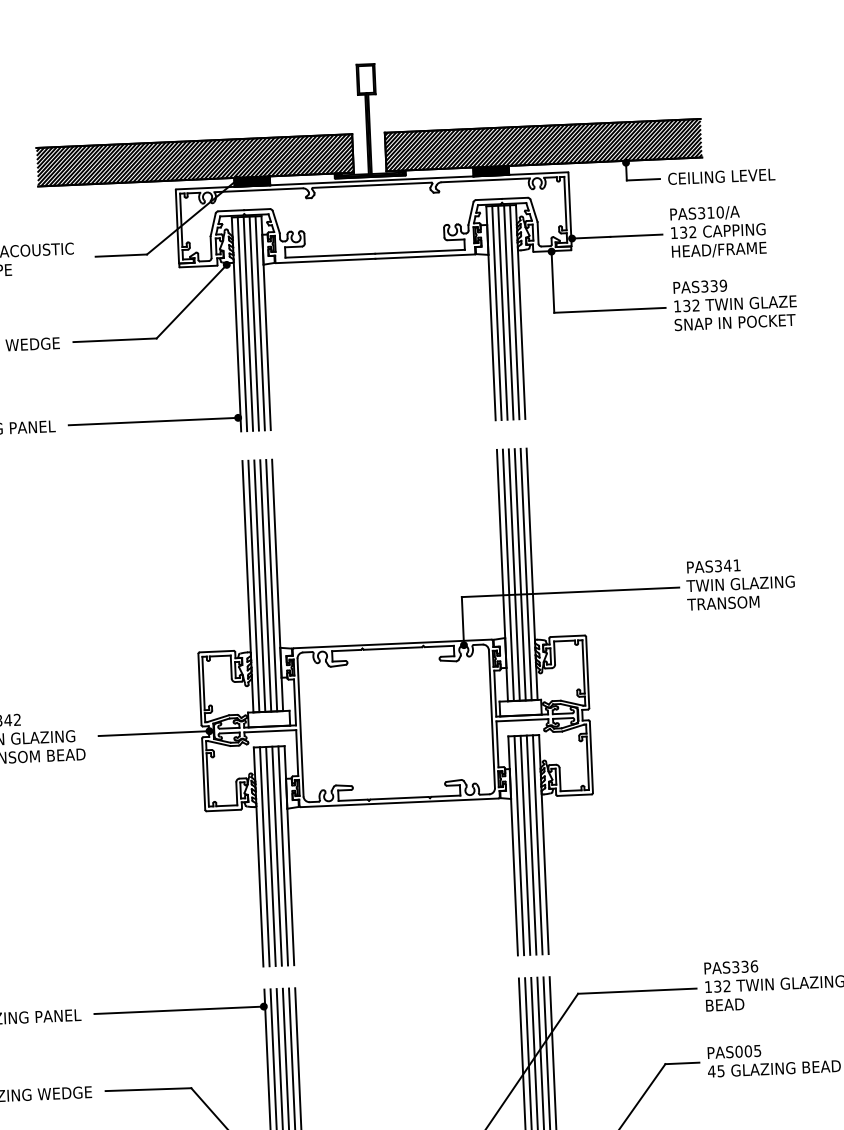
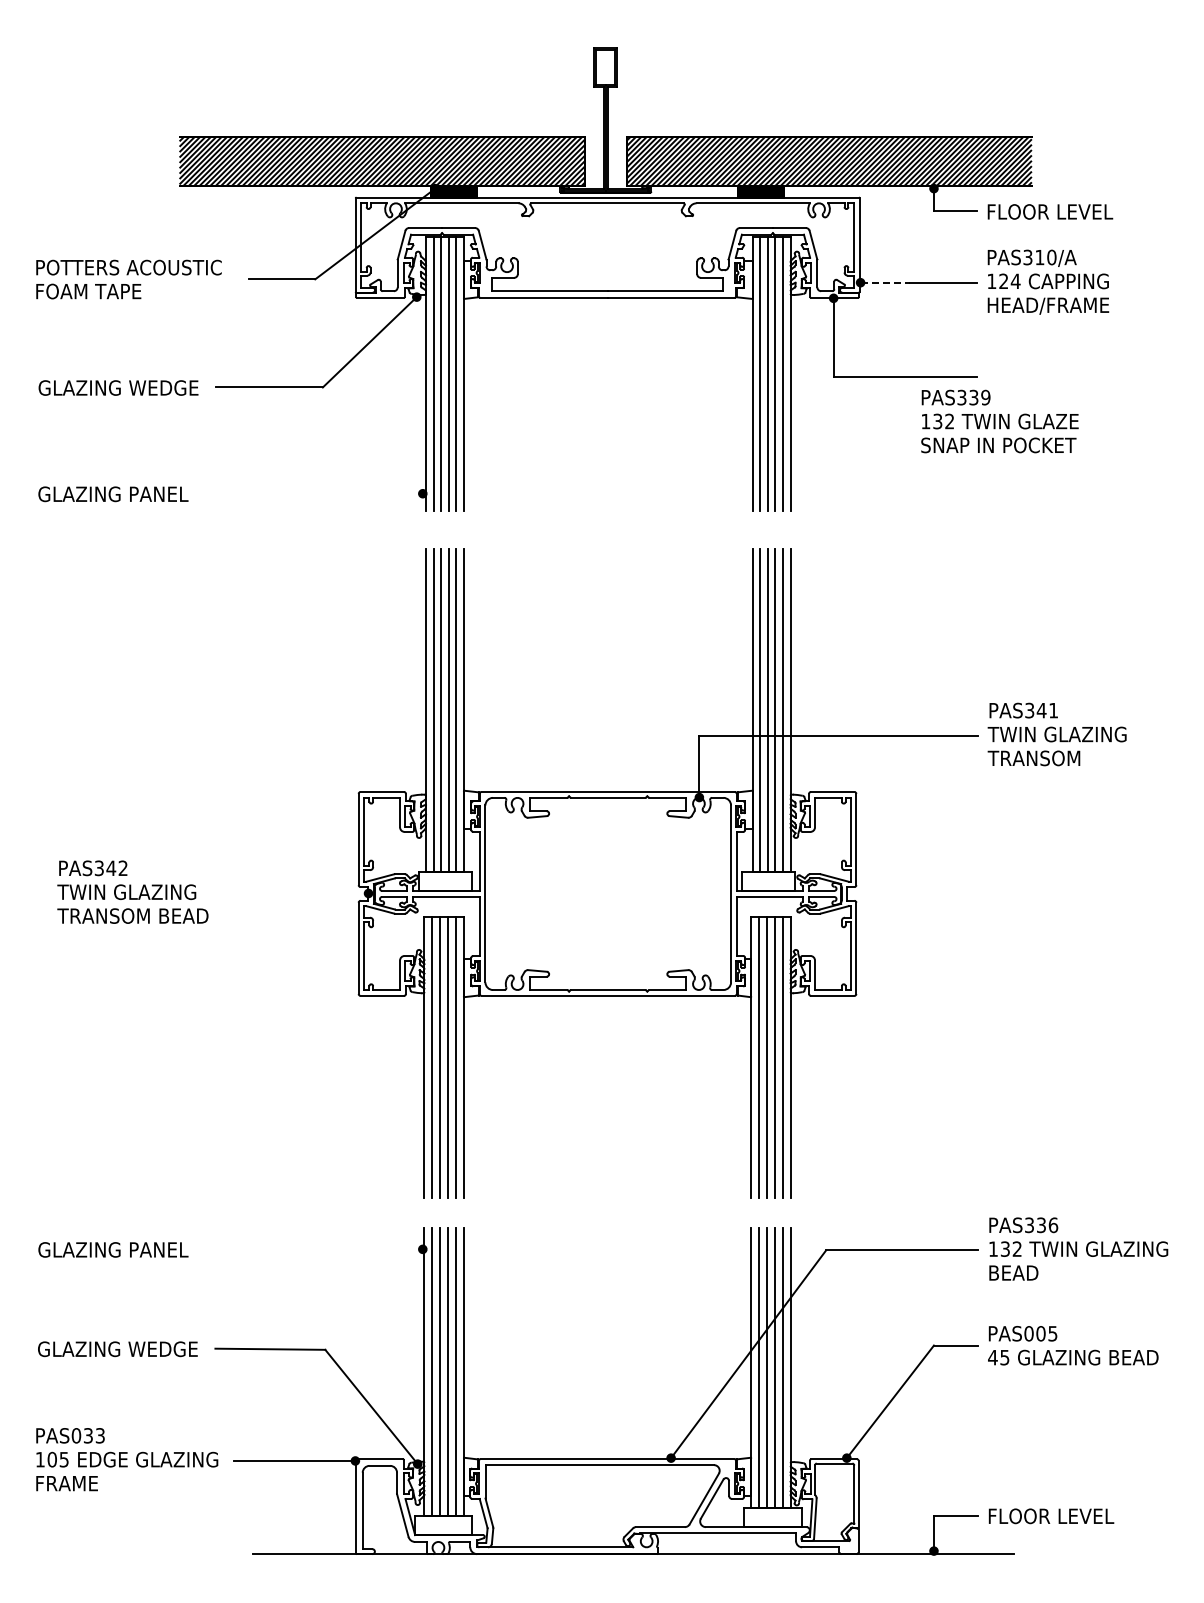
text: (721, 176) -> (1055, 211), CEILING LEVEL -> FLOOR LEVEL
text: (688, 232) -> (1009, 281), 132 -> 124
line: (591, 237) -> (885, 282), solid -> dashed
text: (734, 303) -> (999, 421), moved
line: (152, 421) -> (313, 493), removed
line: (154, 733) -> (297, 893), removed
line: (178, 1010) -> (313, 1249), removed

